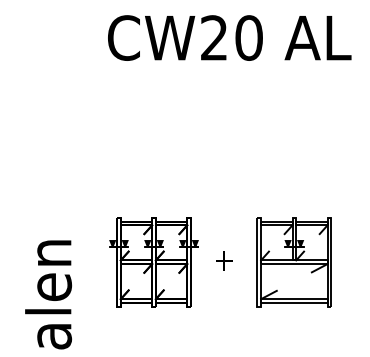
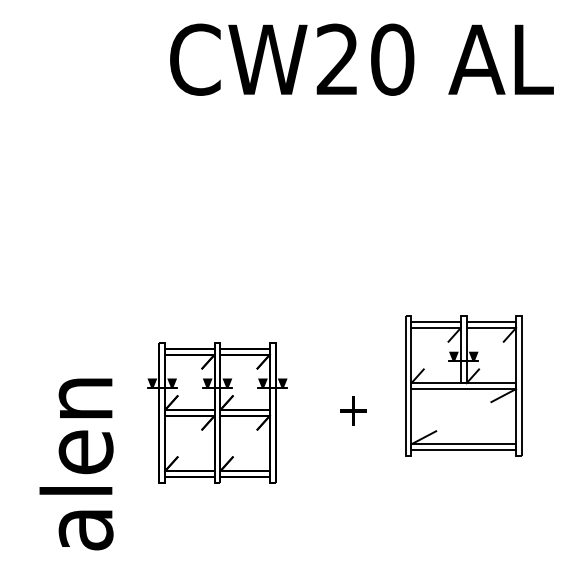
part: (153, 262) -> (216, 413), moved
part: (293, 262) -> (462, 386), moved

